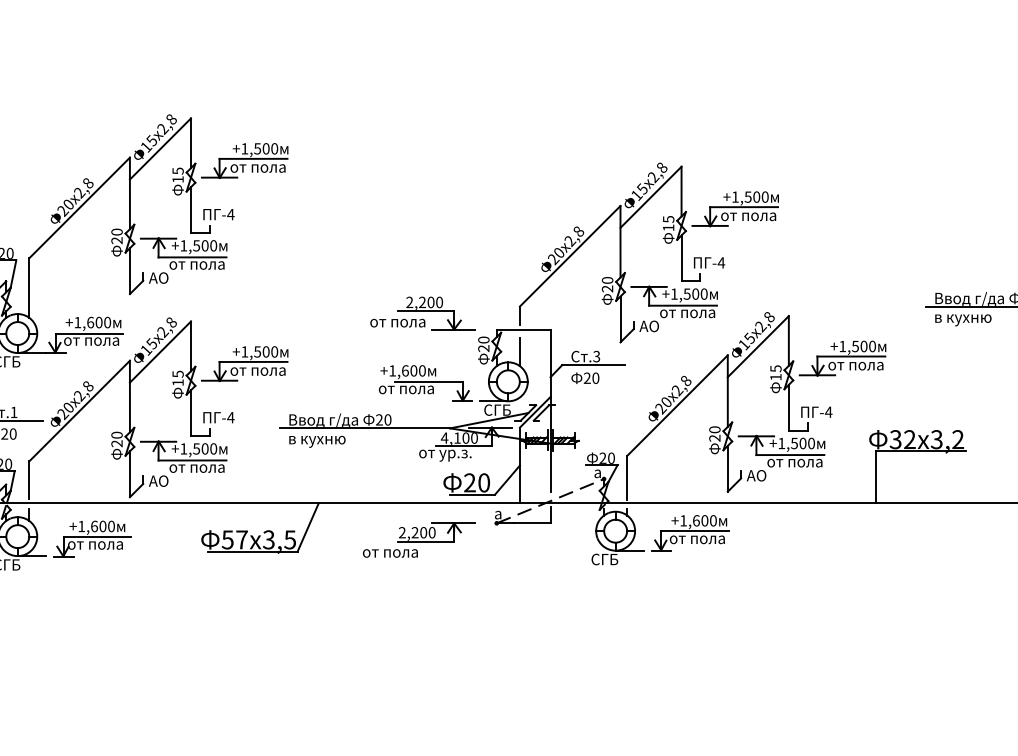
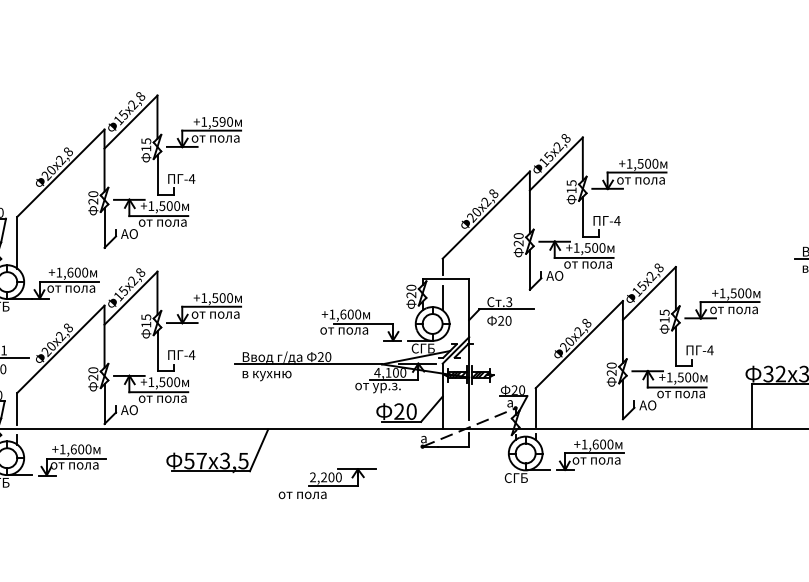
text: (265, 148) -> (222, 121), +1,500 -> +1,590
part: (422, 313) -> (358, 264), removed
part: (419, 539) -> (327, 483), moved

